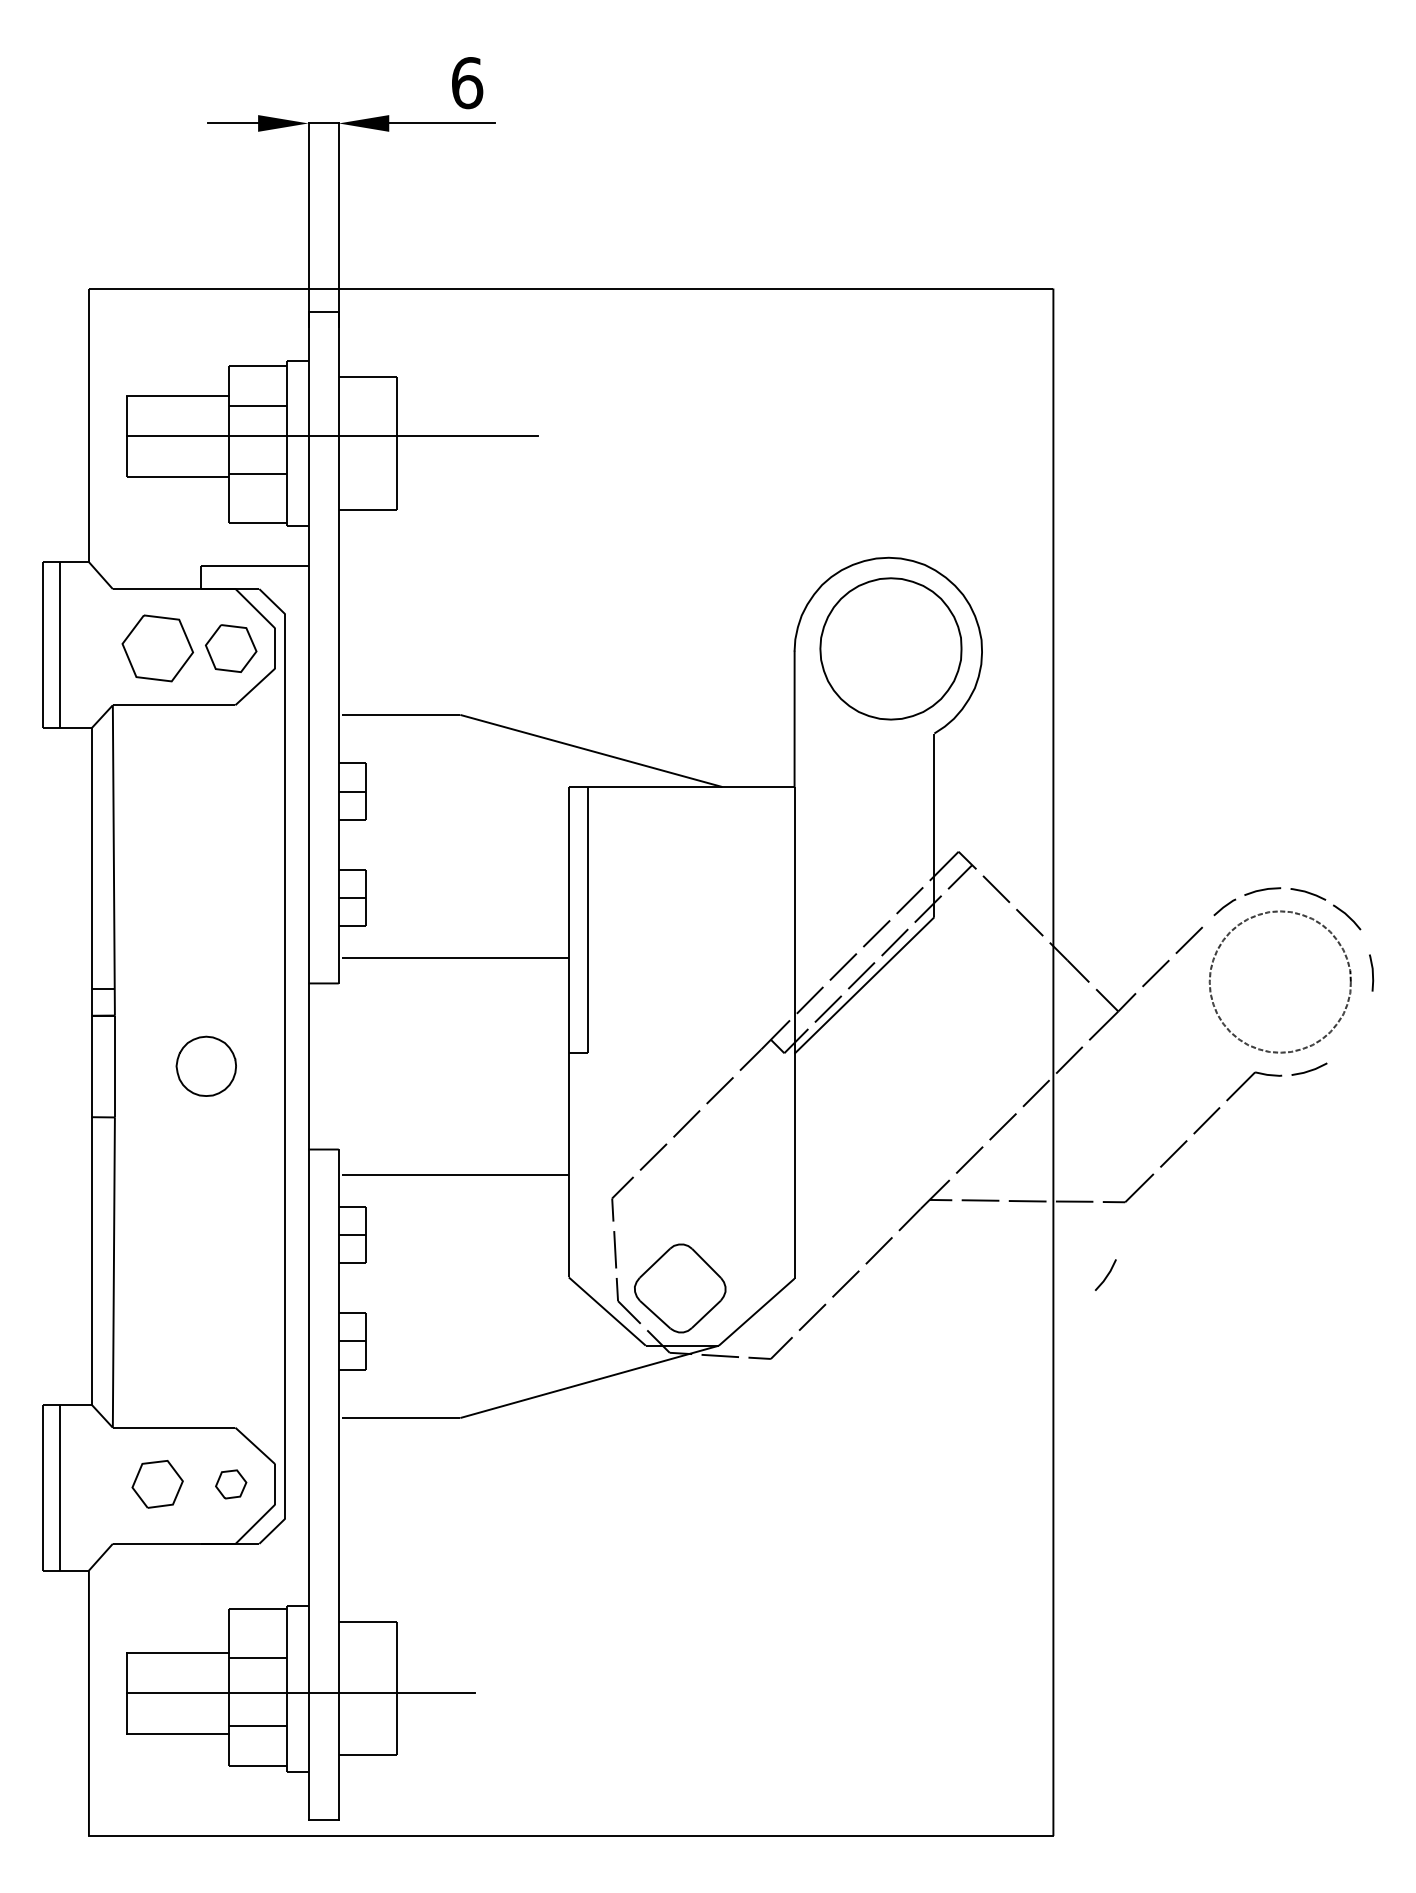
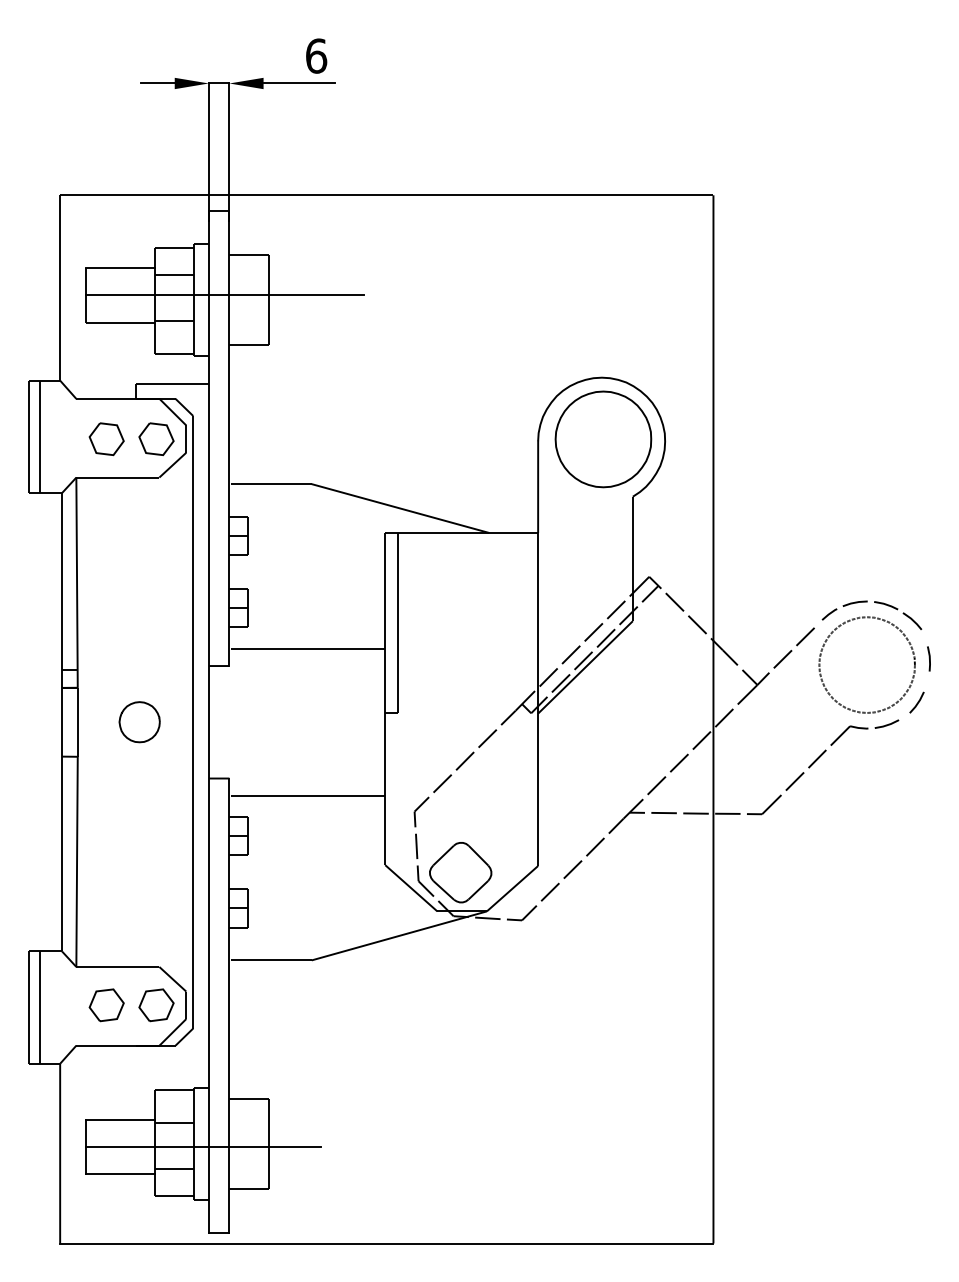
part: (157, 649) -> (106, 439), size x0.71
line: (1106, 1274) -> (917, 702), moved
part: (231, 1484) -> (156, 1005), size x1.67

